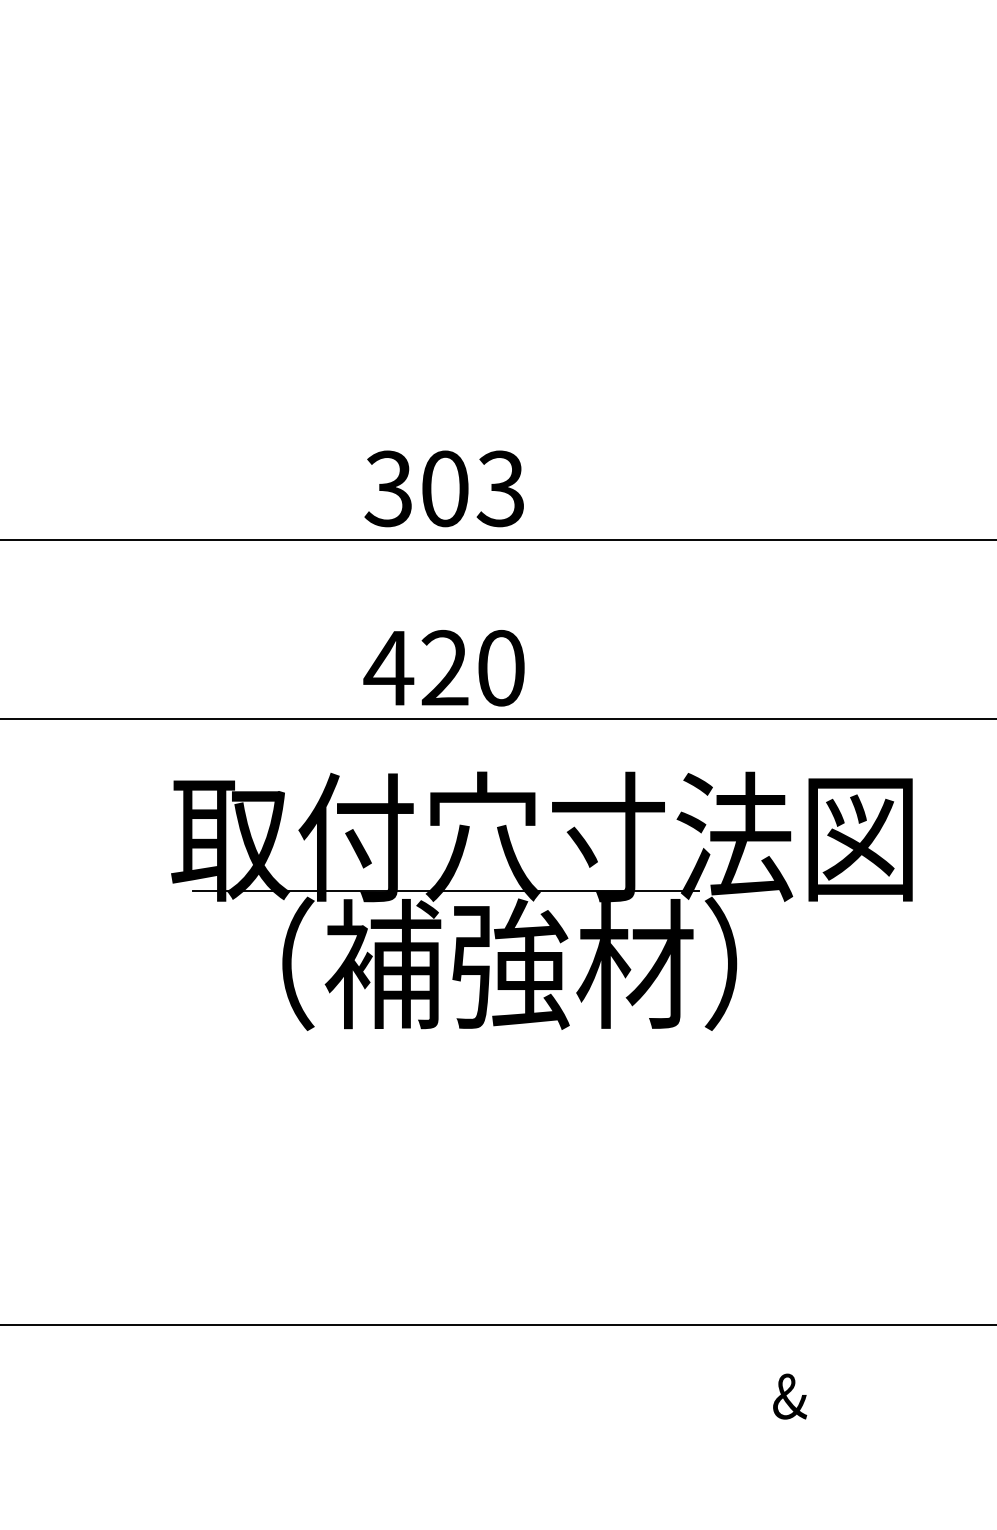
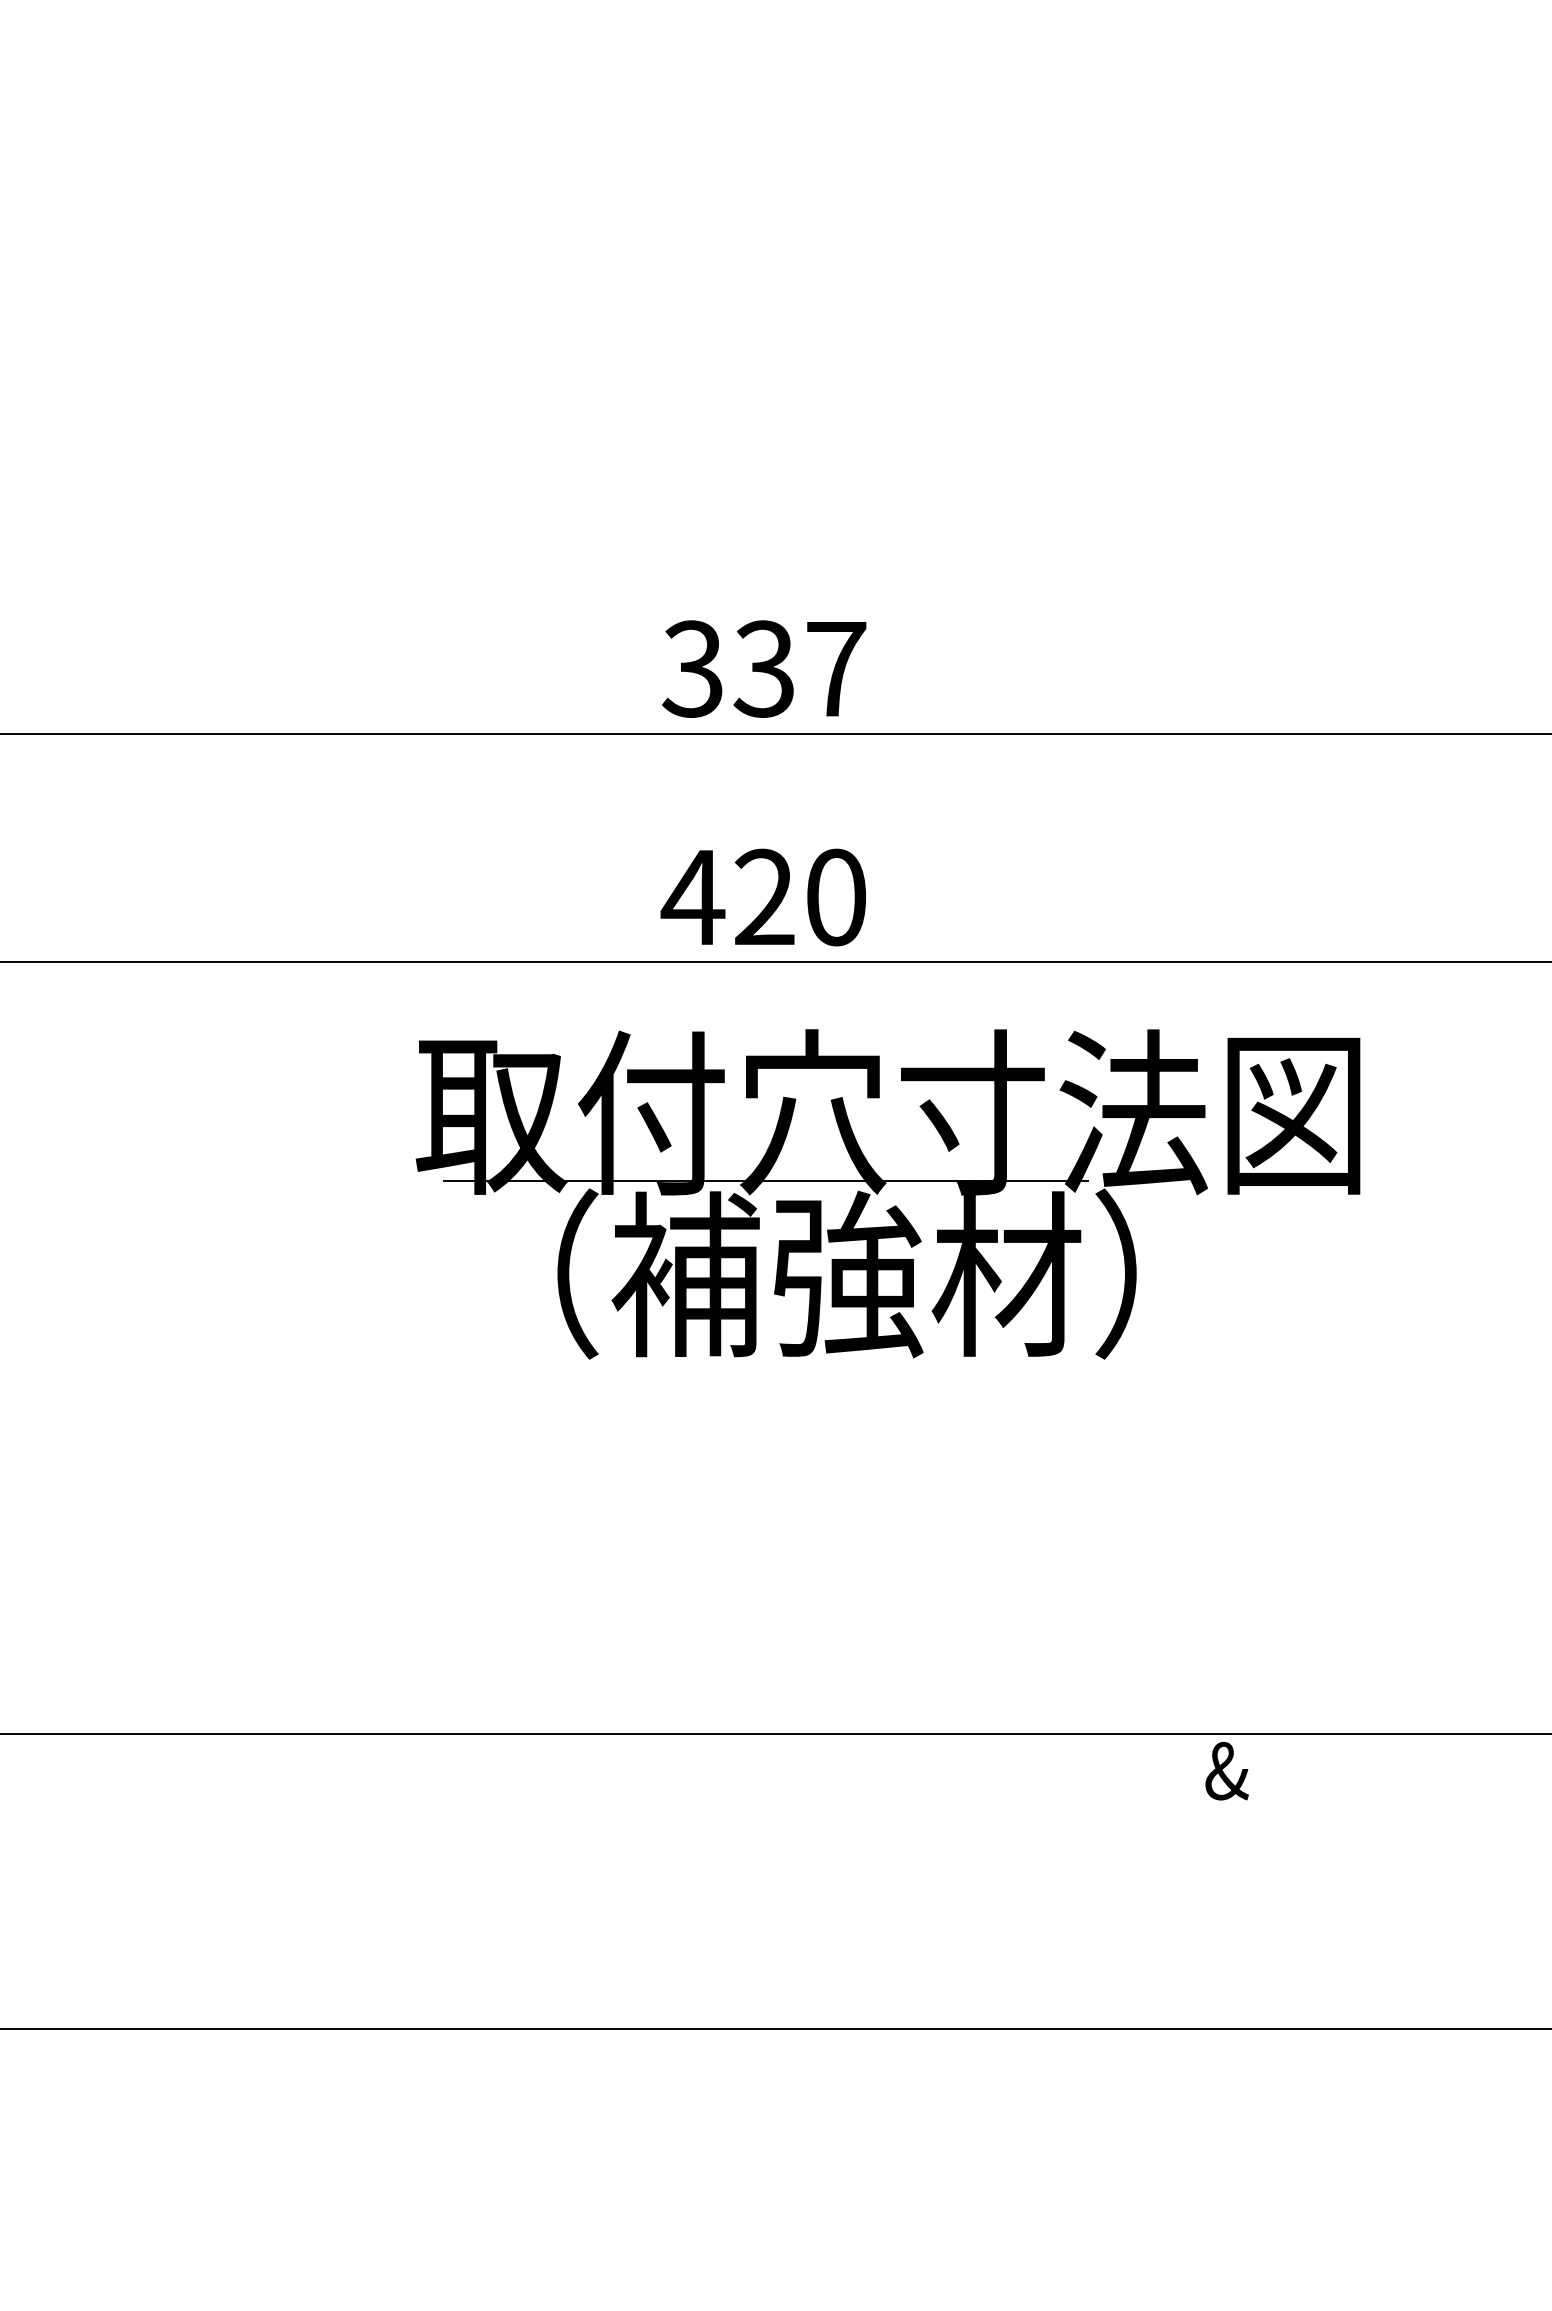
text: (472, 488) -> (799, 668), 303 -> 337
text: (789, 1396) -> (1226, 1771), moved

